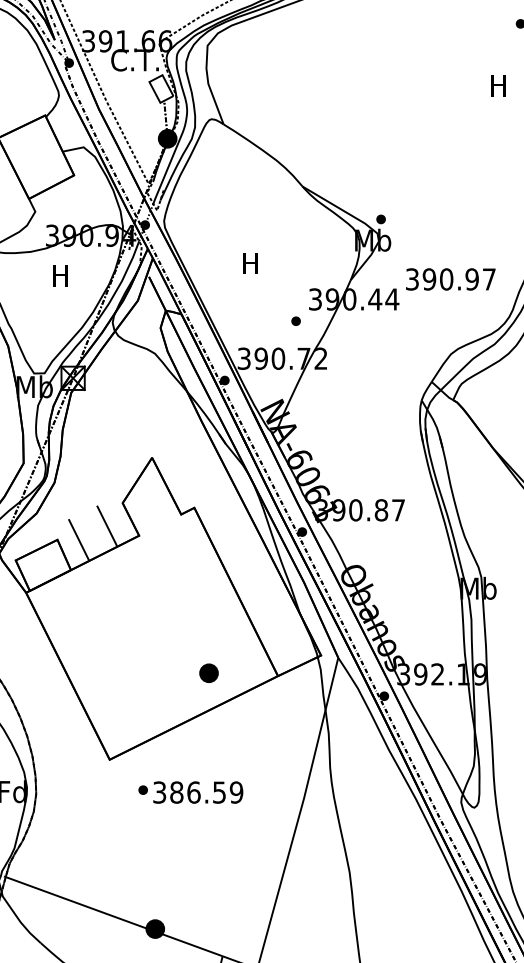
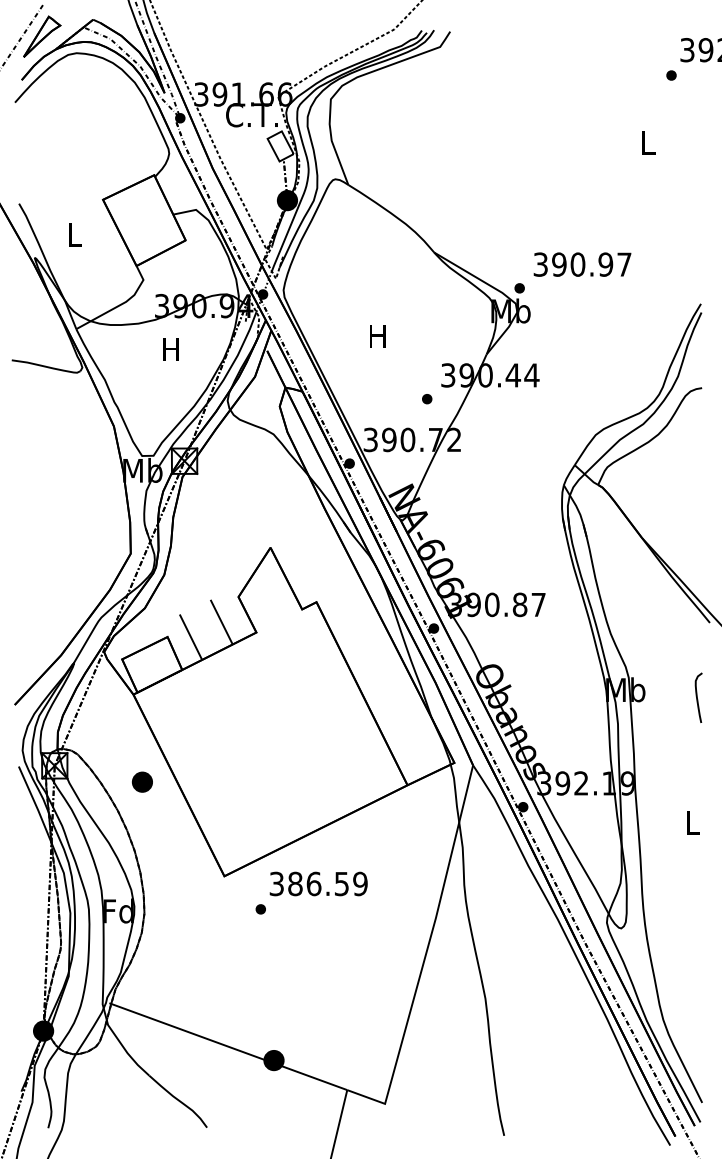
text: (498, 85) -> (647, 142), H -> L
text: (450, 279) -> (582, 264), moved
part: (208, 672) -> (141, 781), moved
text: (198, 792) -> (318, 883), moved

